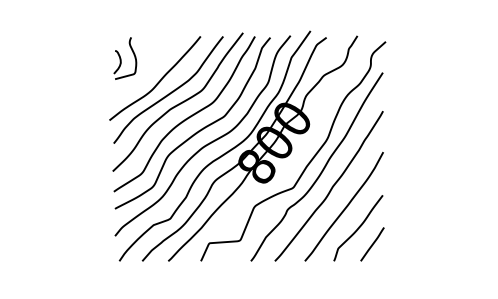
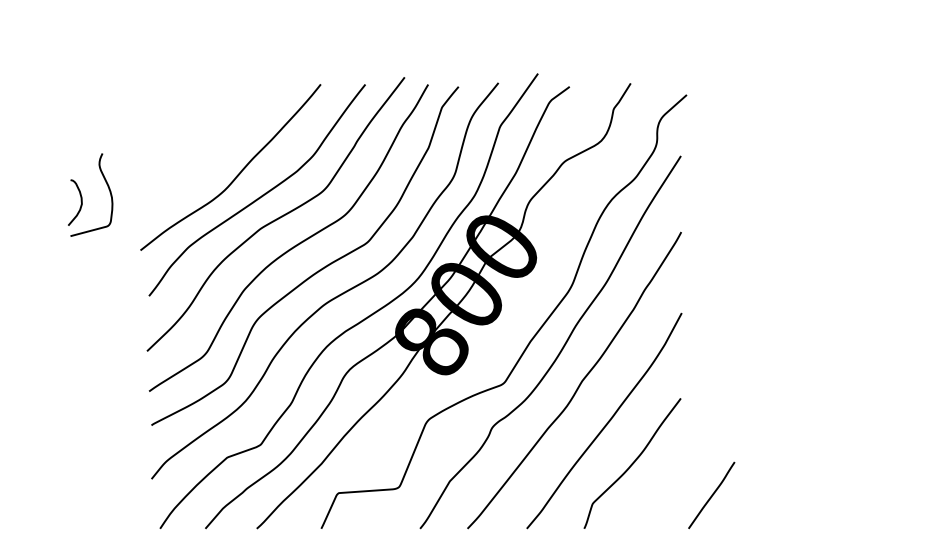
part: (125, 58) -> (91, 195), moved
line: (372, 244) -> (711, 495), moved

